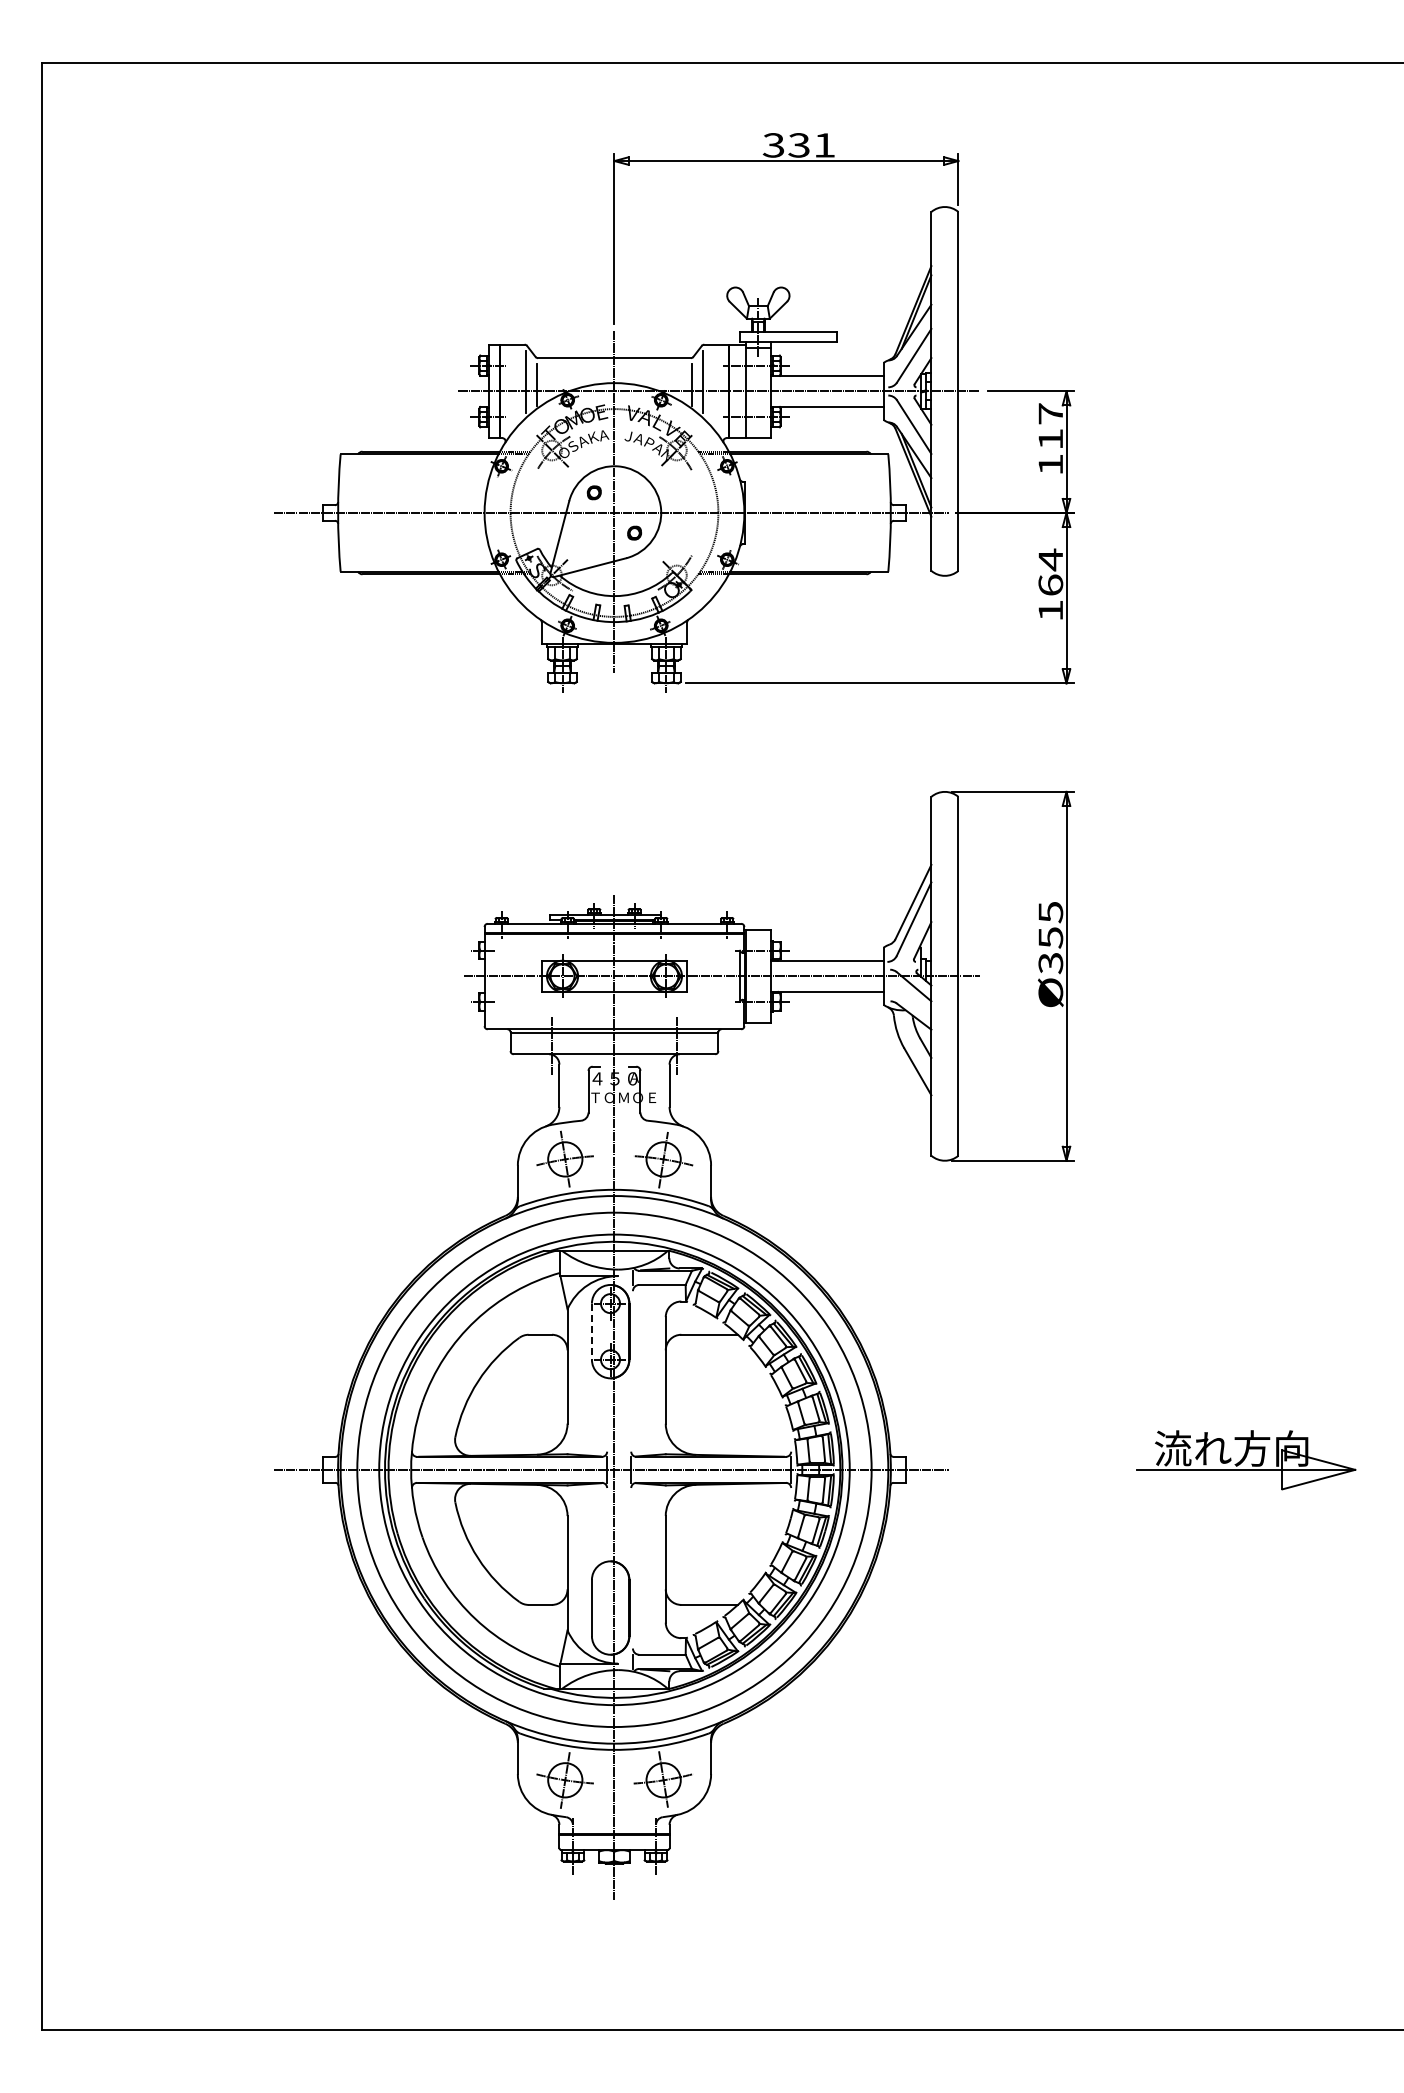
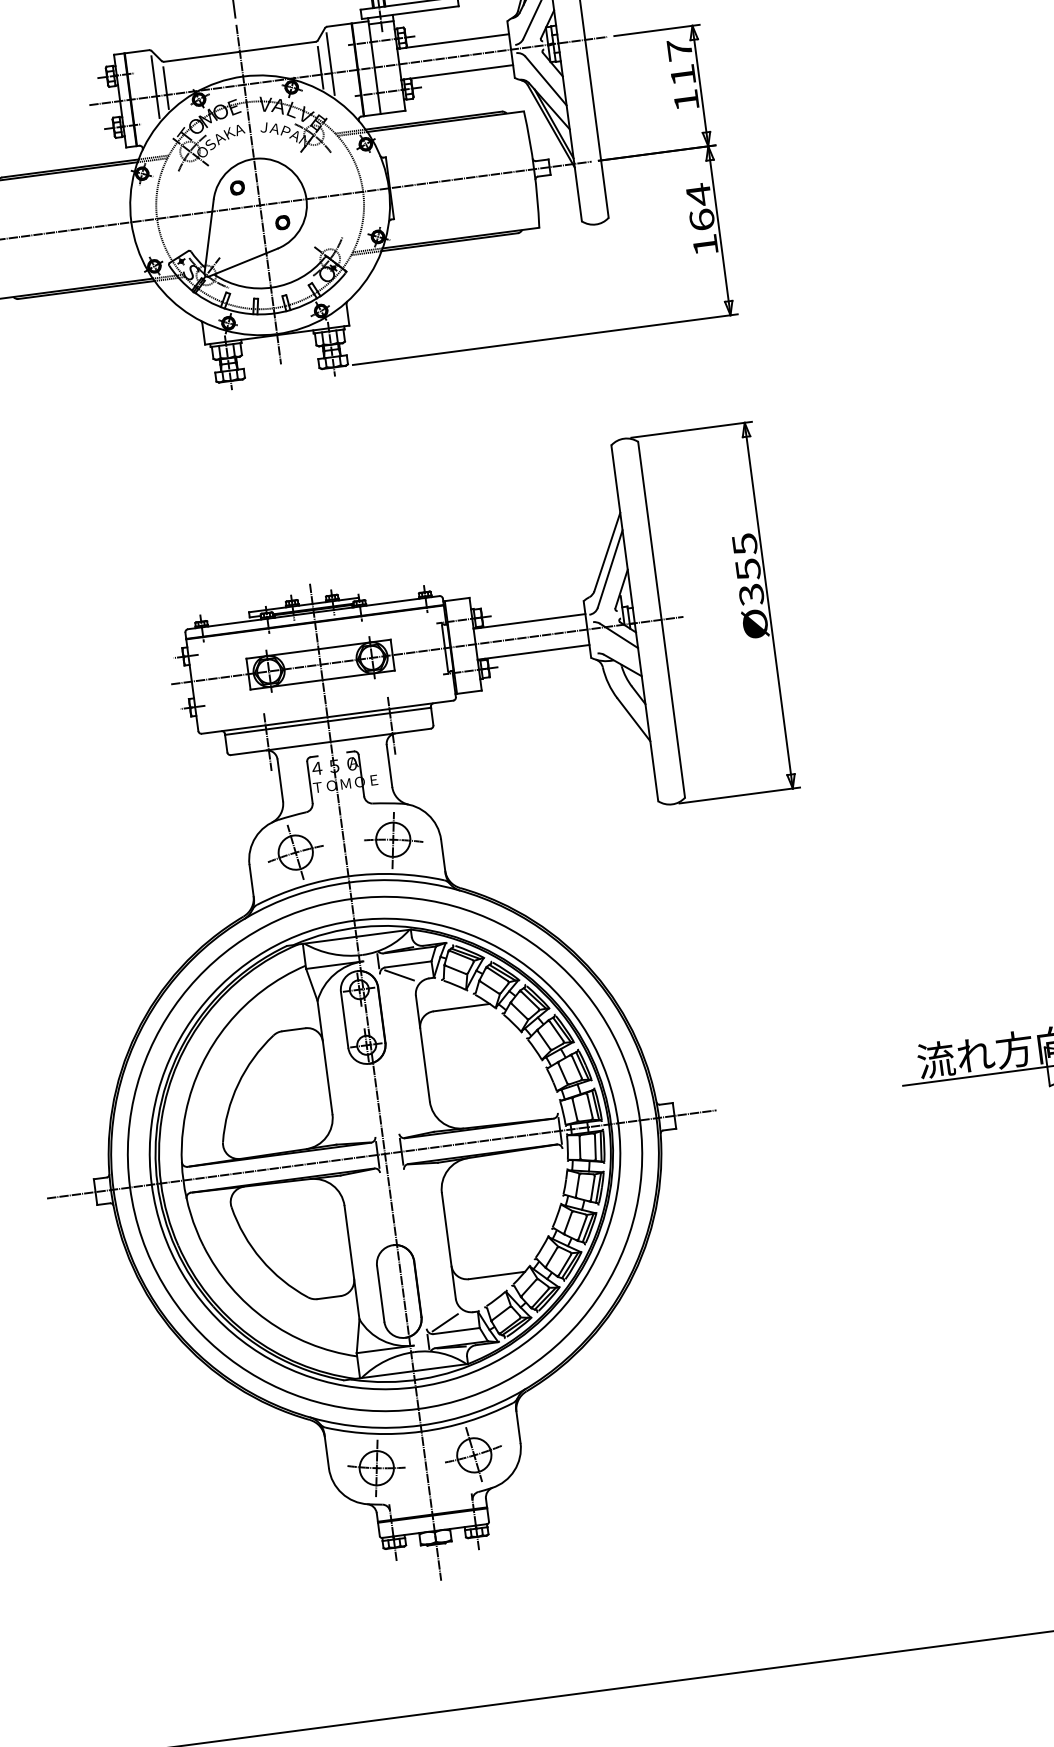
line: (651, 1294) -> (398, 975), added
line: (591, 1332) -> (344, 1020), dashed -> solid
line: (651, 1644) -> (444, 1322), added

